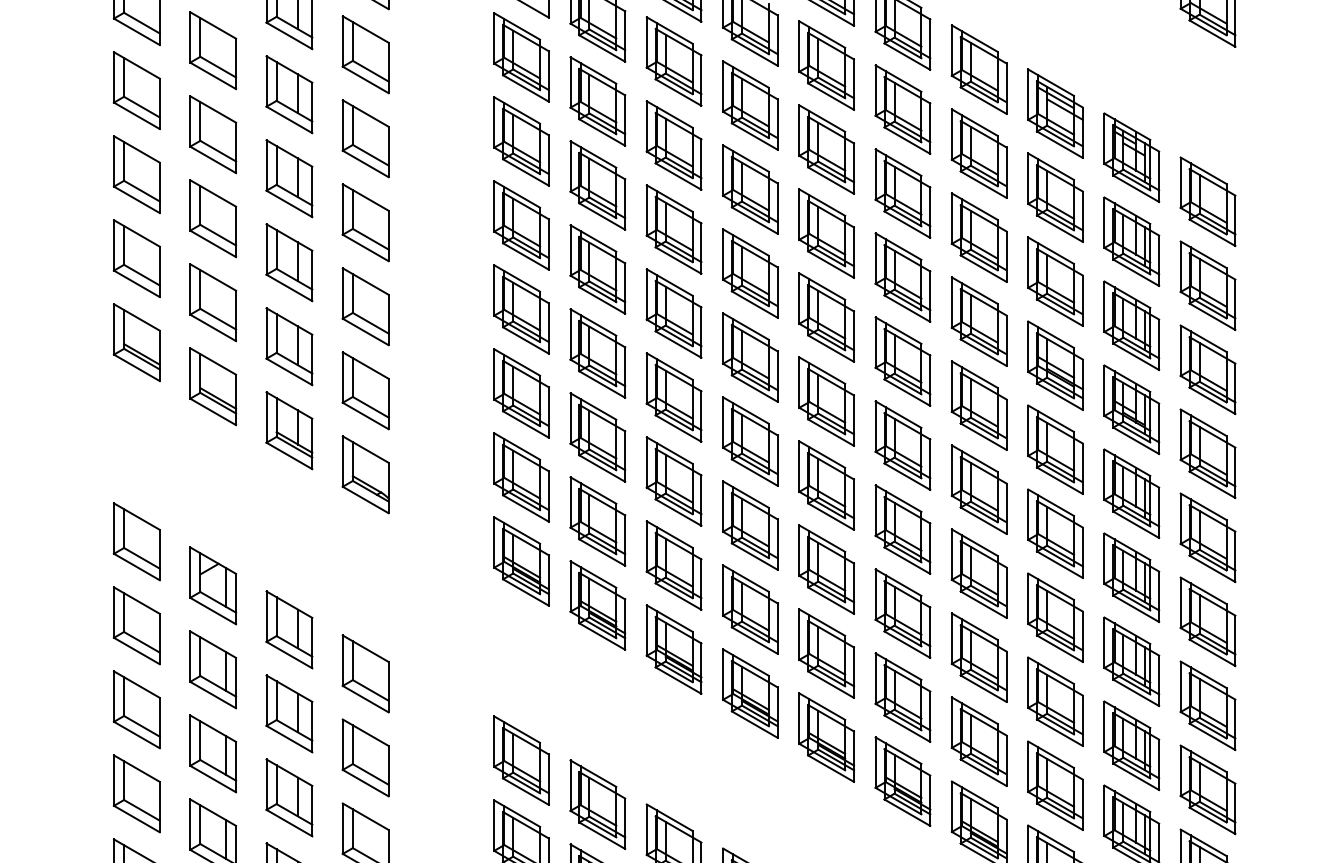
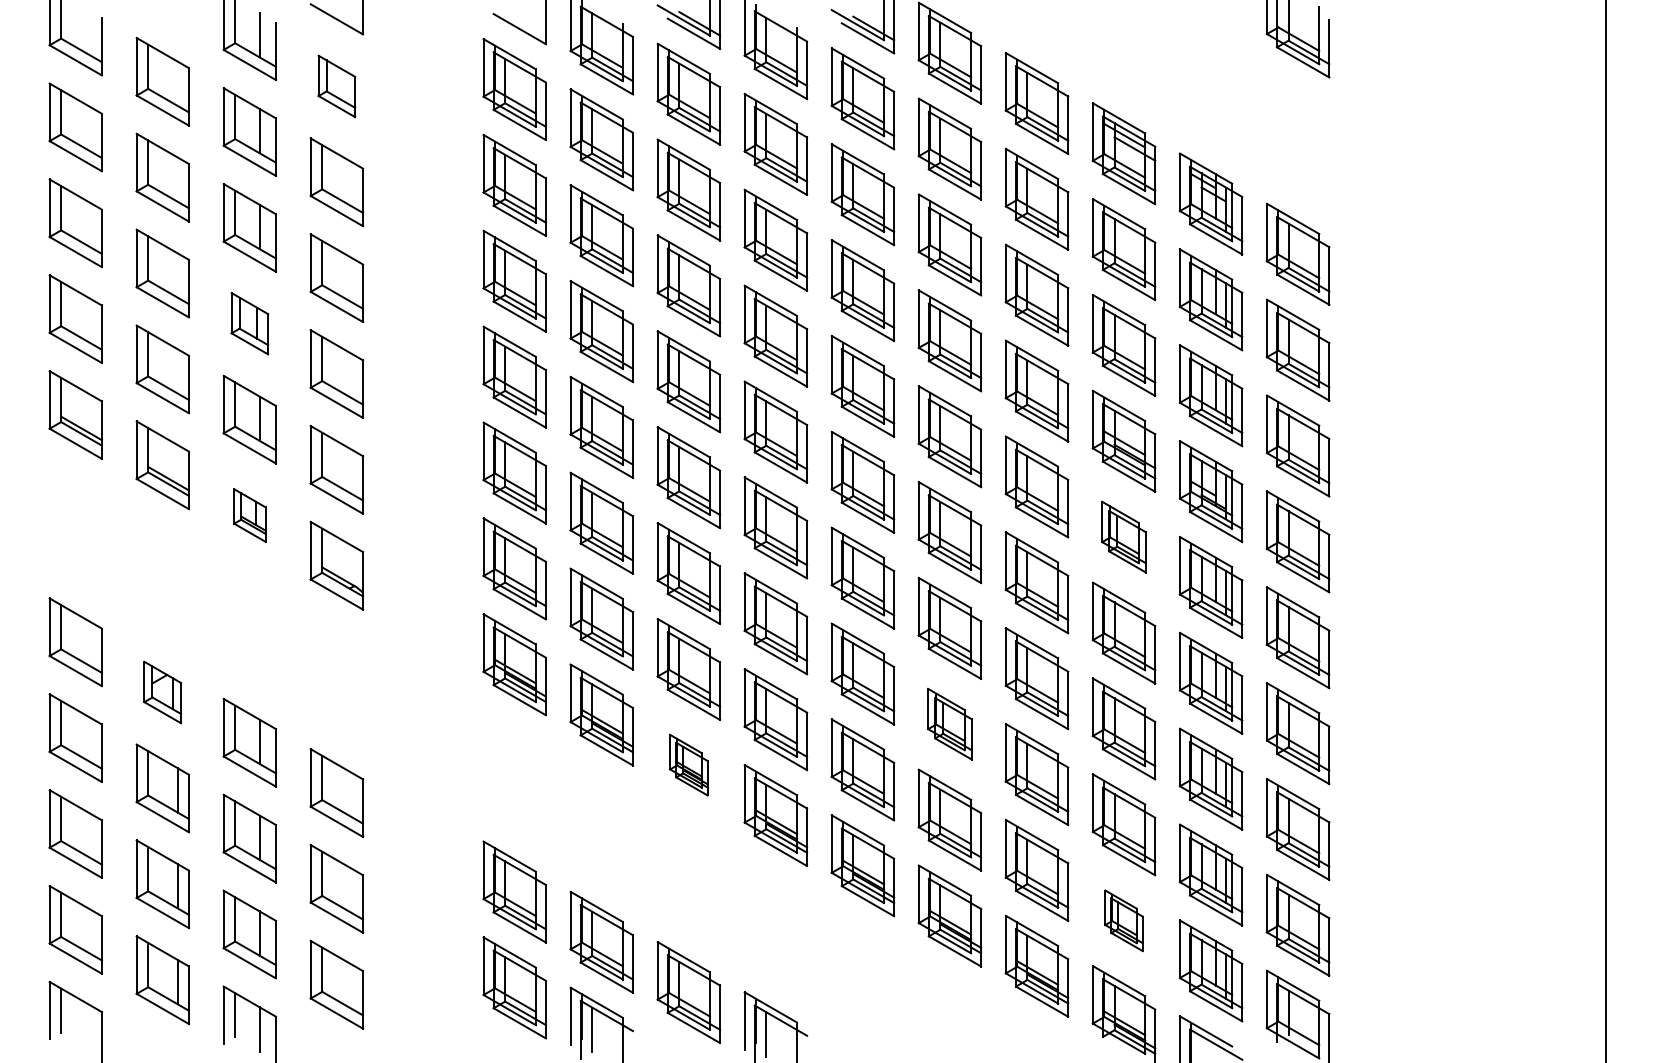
part: (365, 54) -> (336, 86), size x0.7
part: (289, 262) -> (249, 323), size x0.7
part: (289, 430) -> (249, 515), size x0.6
part: (1055, 449) -> (1123, 536), size x0.7
part: (212, 585) -> (162, 692), size x0.7
part: (902, 612) -> (949, 723), size x0.7
part: (673, 648) -> (688, 764), size x0.6
part: (1055, 785) -> (1123, 920), size x0.6

